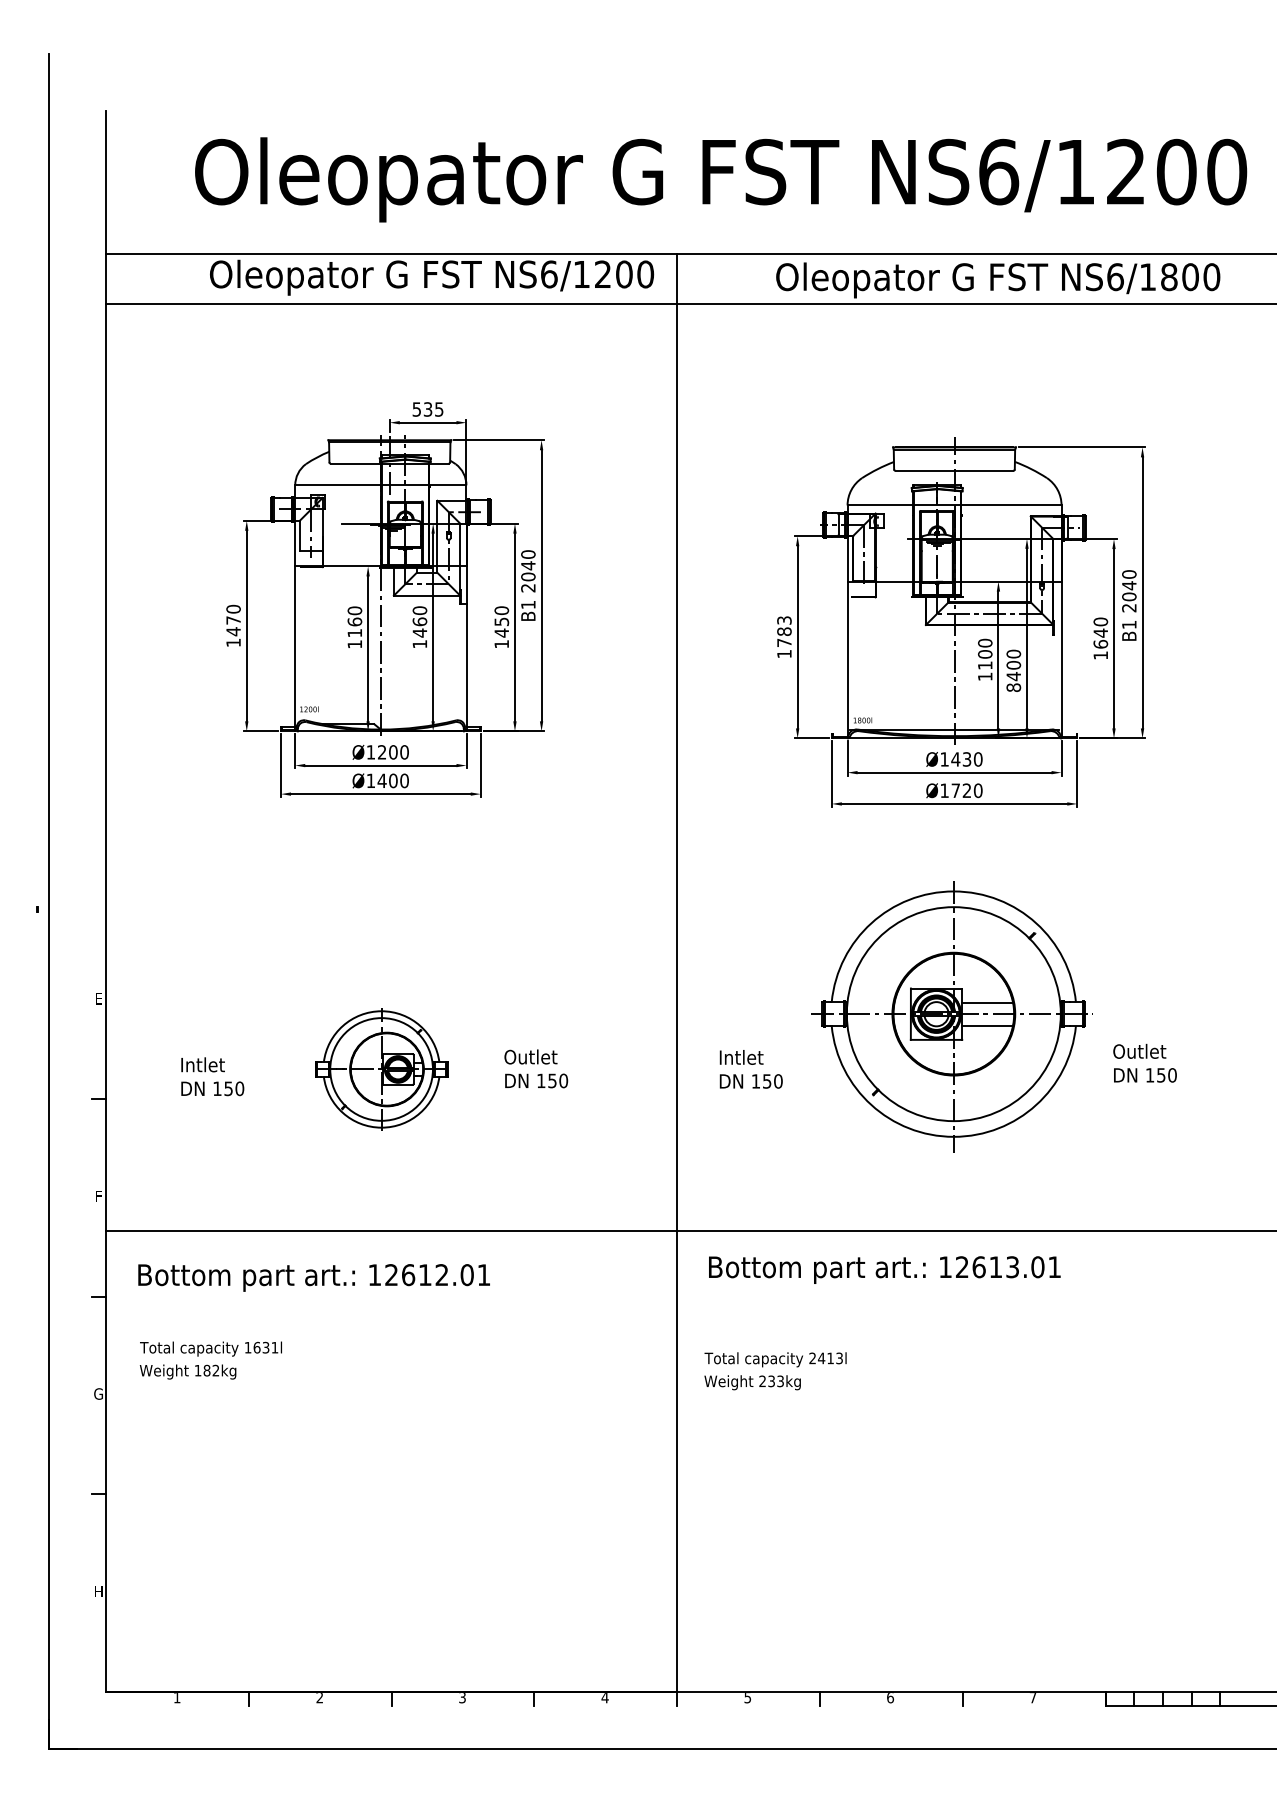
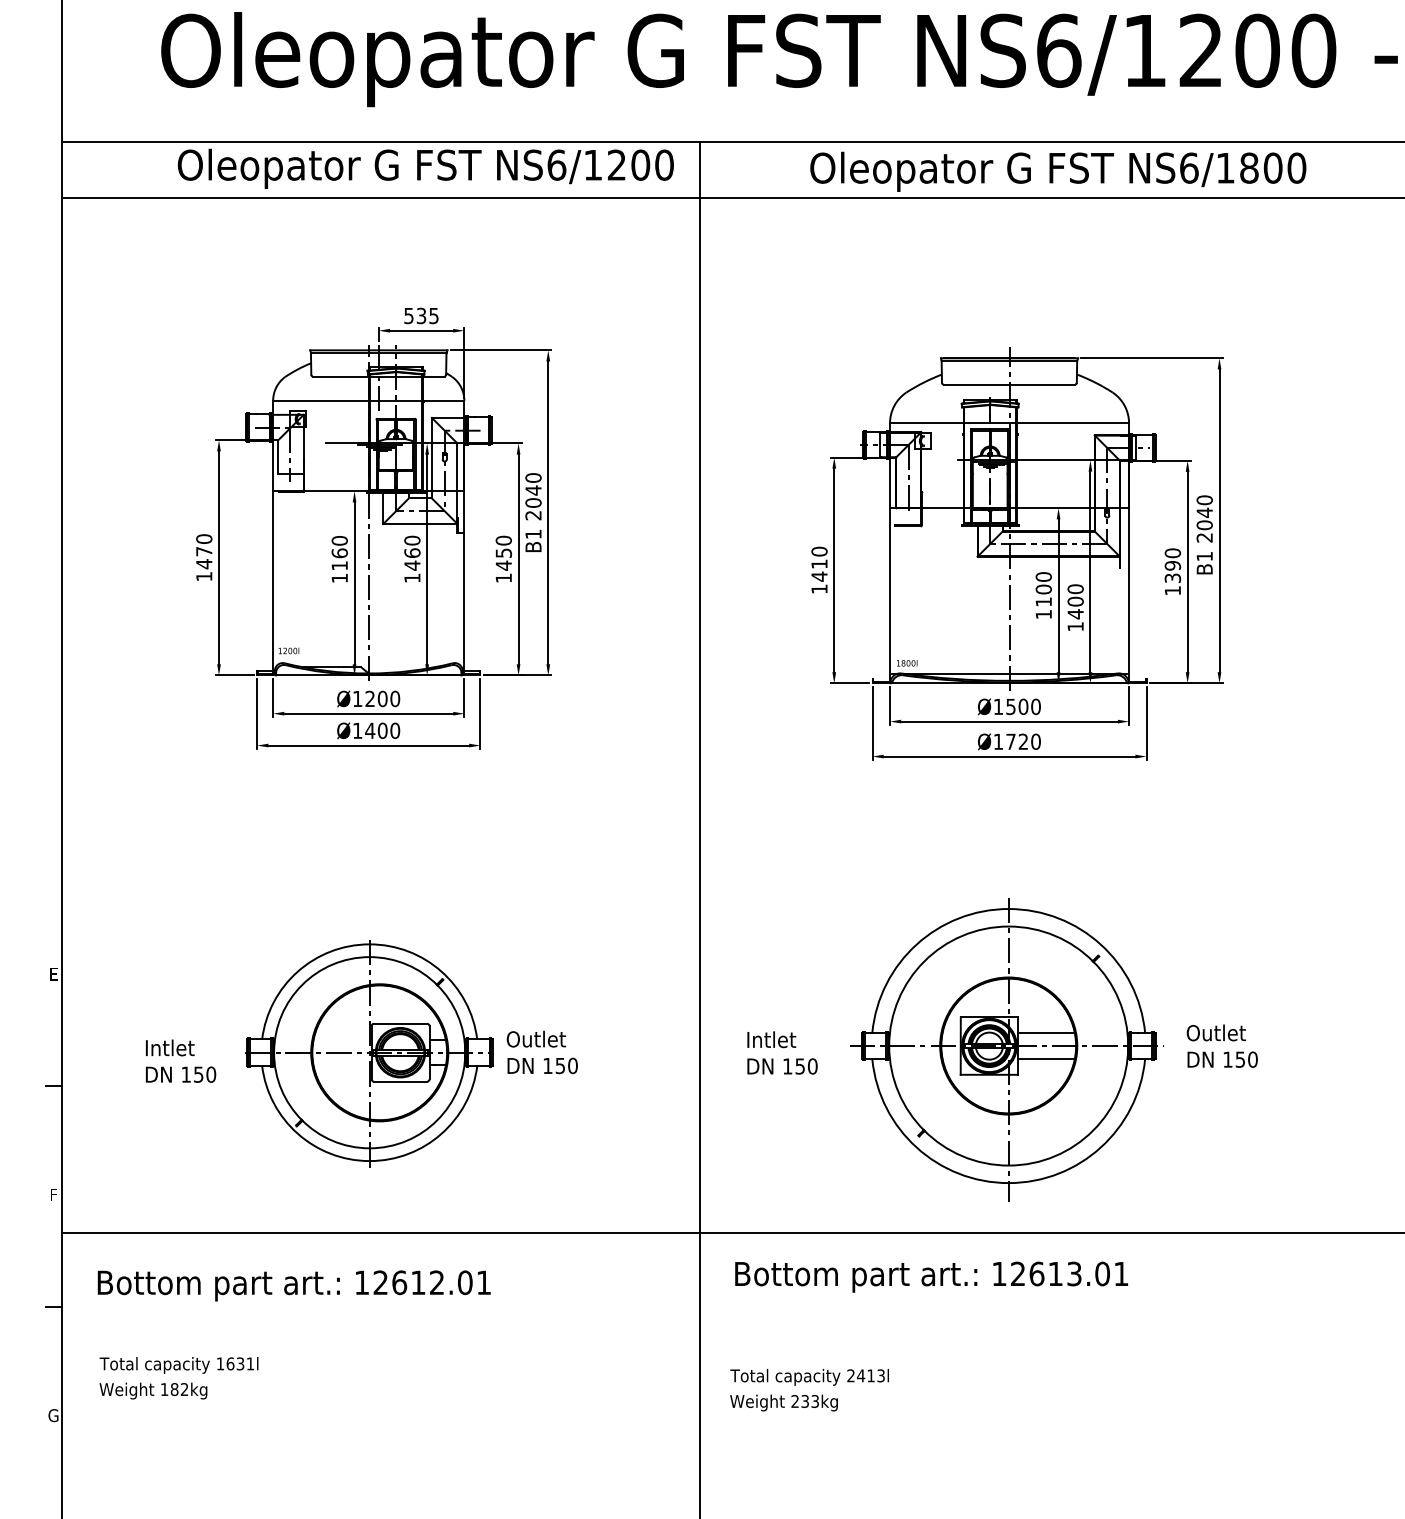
text: (784, 631) -> (819, 563), 1783 -> 1410
text: (1100, 638) -> (1172, 571), 1640 -> 1390
text: (1013, 687) -> (1075, 626), 8400 -> 1400
text: (961, 759) -> (1017, 706), Ø1430 -> Ø1500
part: (951, 1016) -> (1006, 1048), moved
part: (381, 1069) -> (369, 1053), size x1.67

